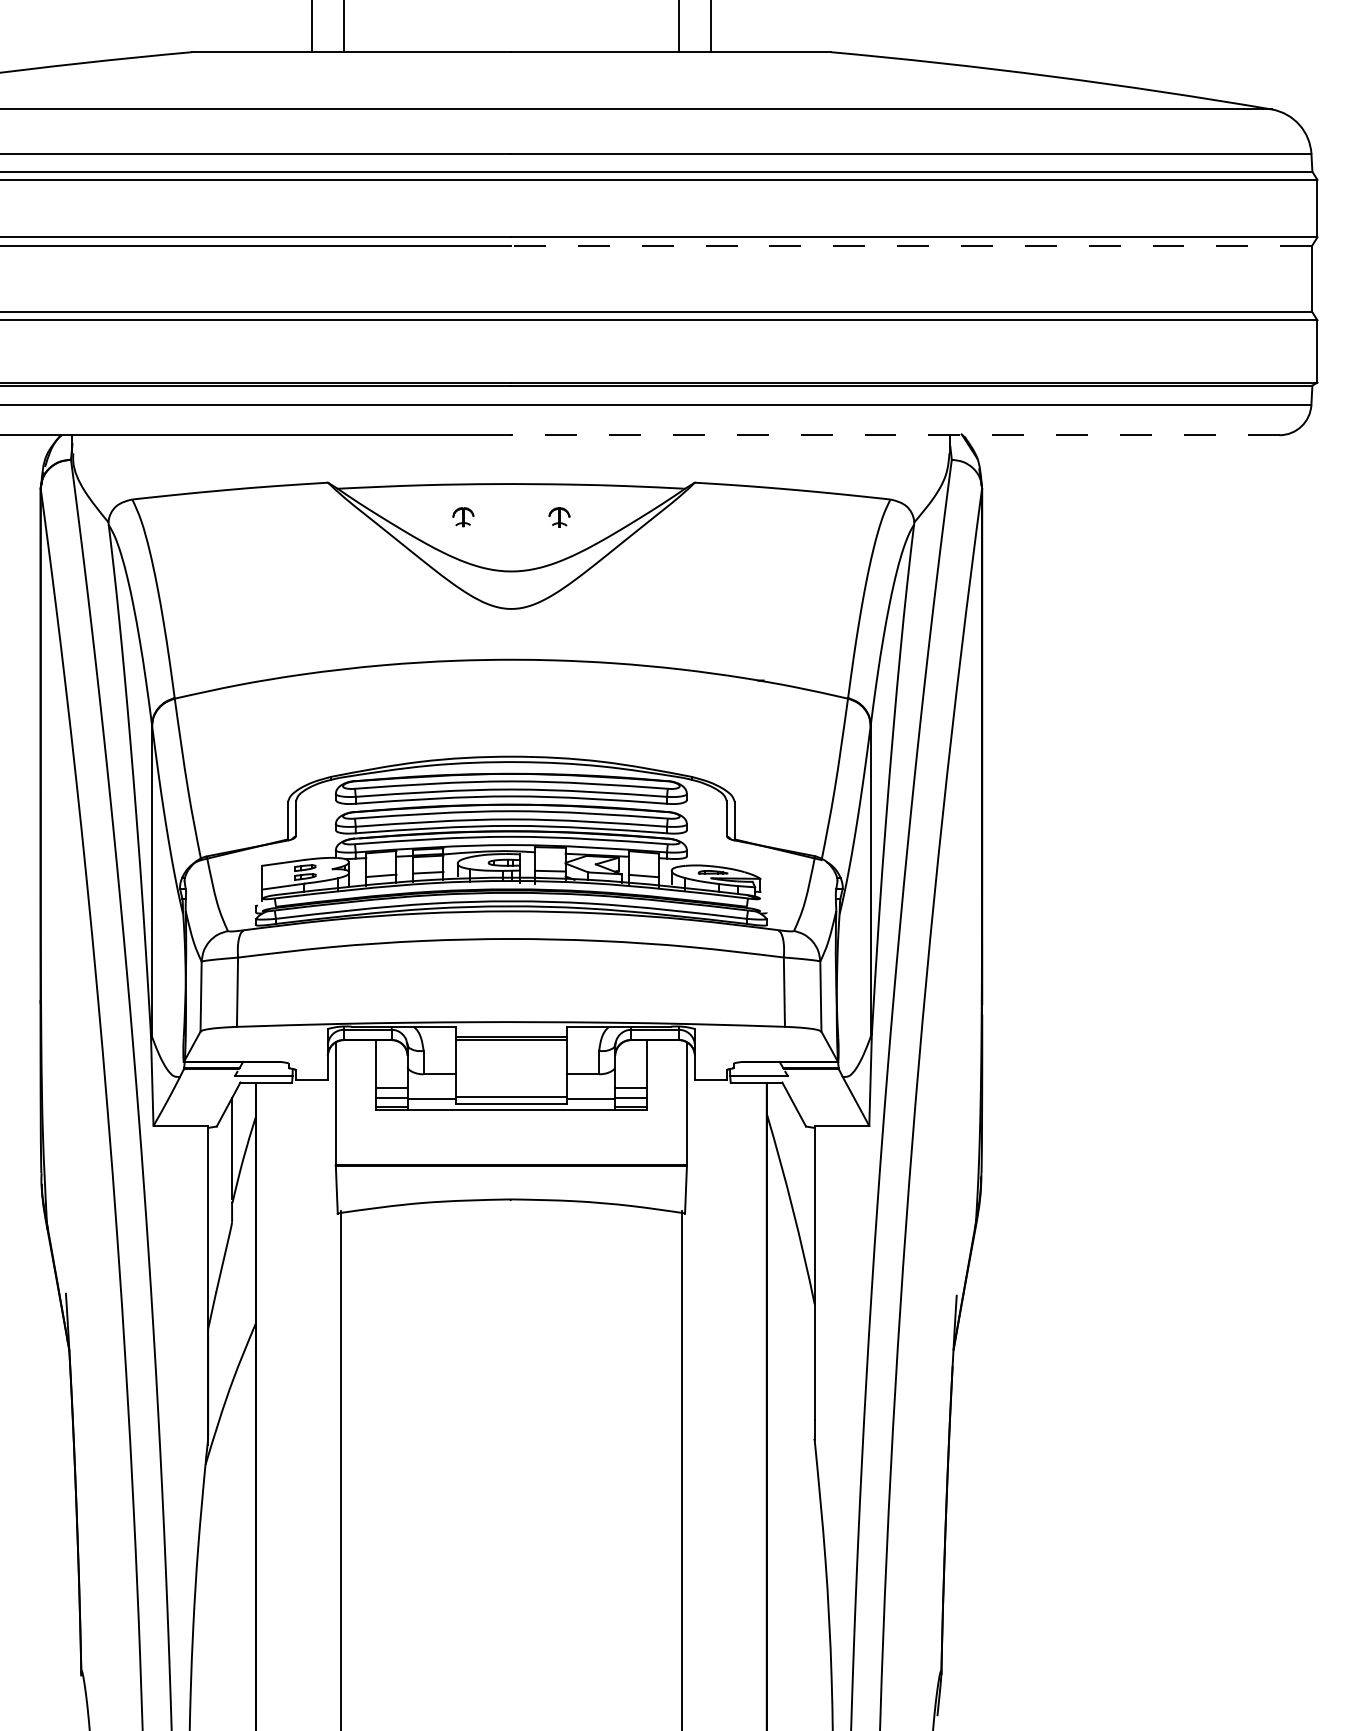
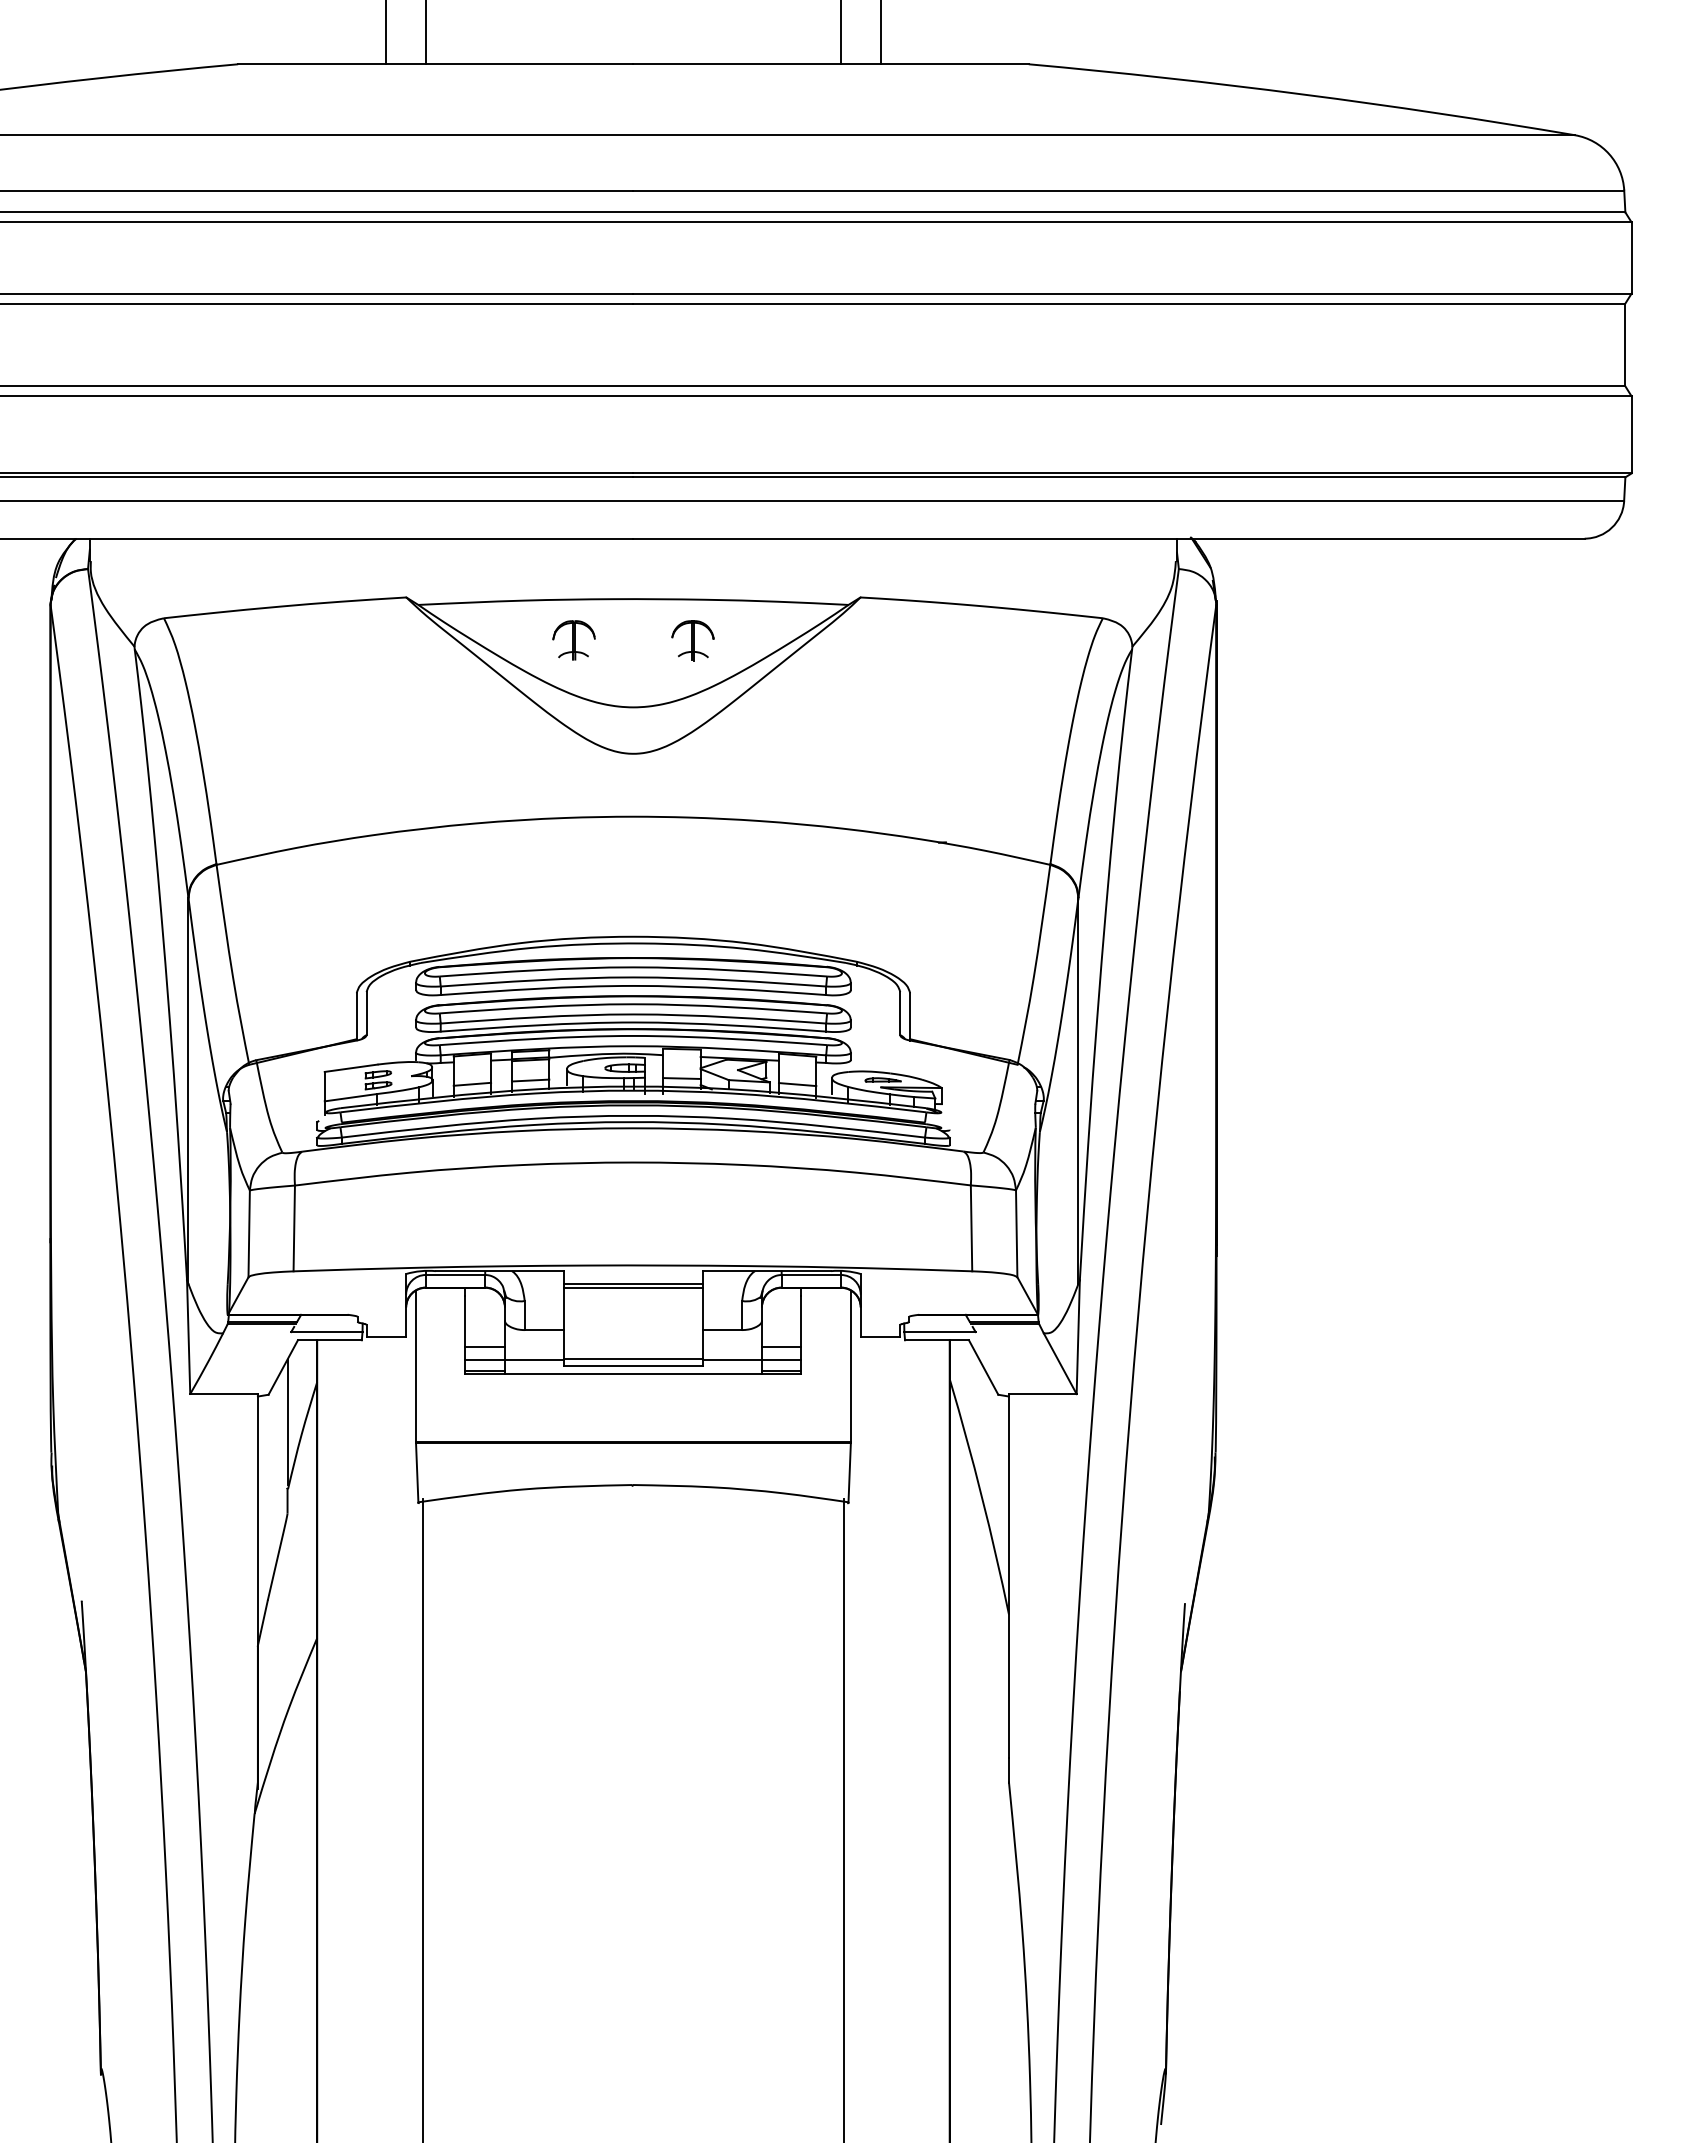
line: (911, 246) -> (1129, 304), dashed -> solid
line: (895, 435) -> (1109, 538), dashed -> solid
part: (462, 517) -> (573, 640), size x1.67
part: (559, 517) -> (692, 640), size x1.67

